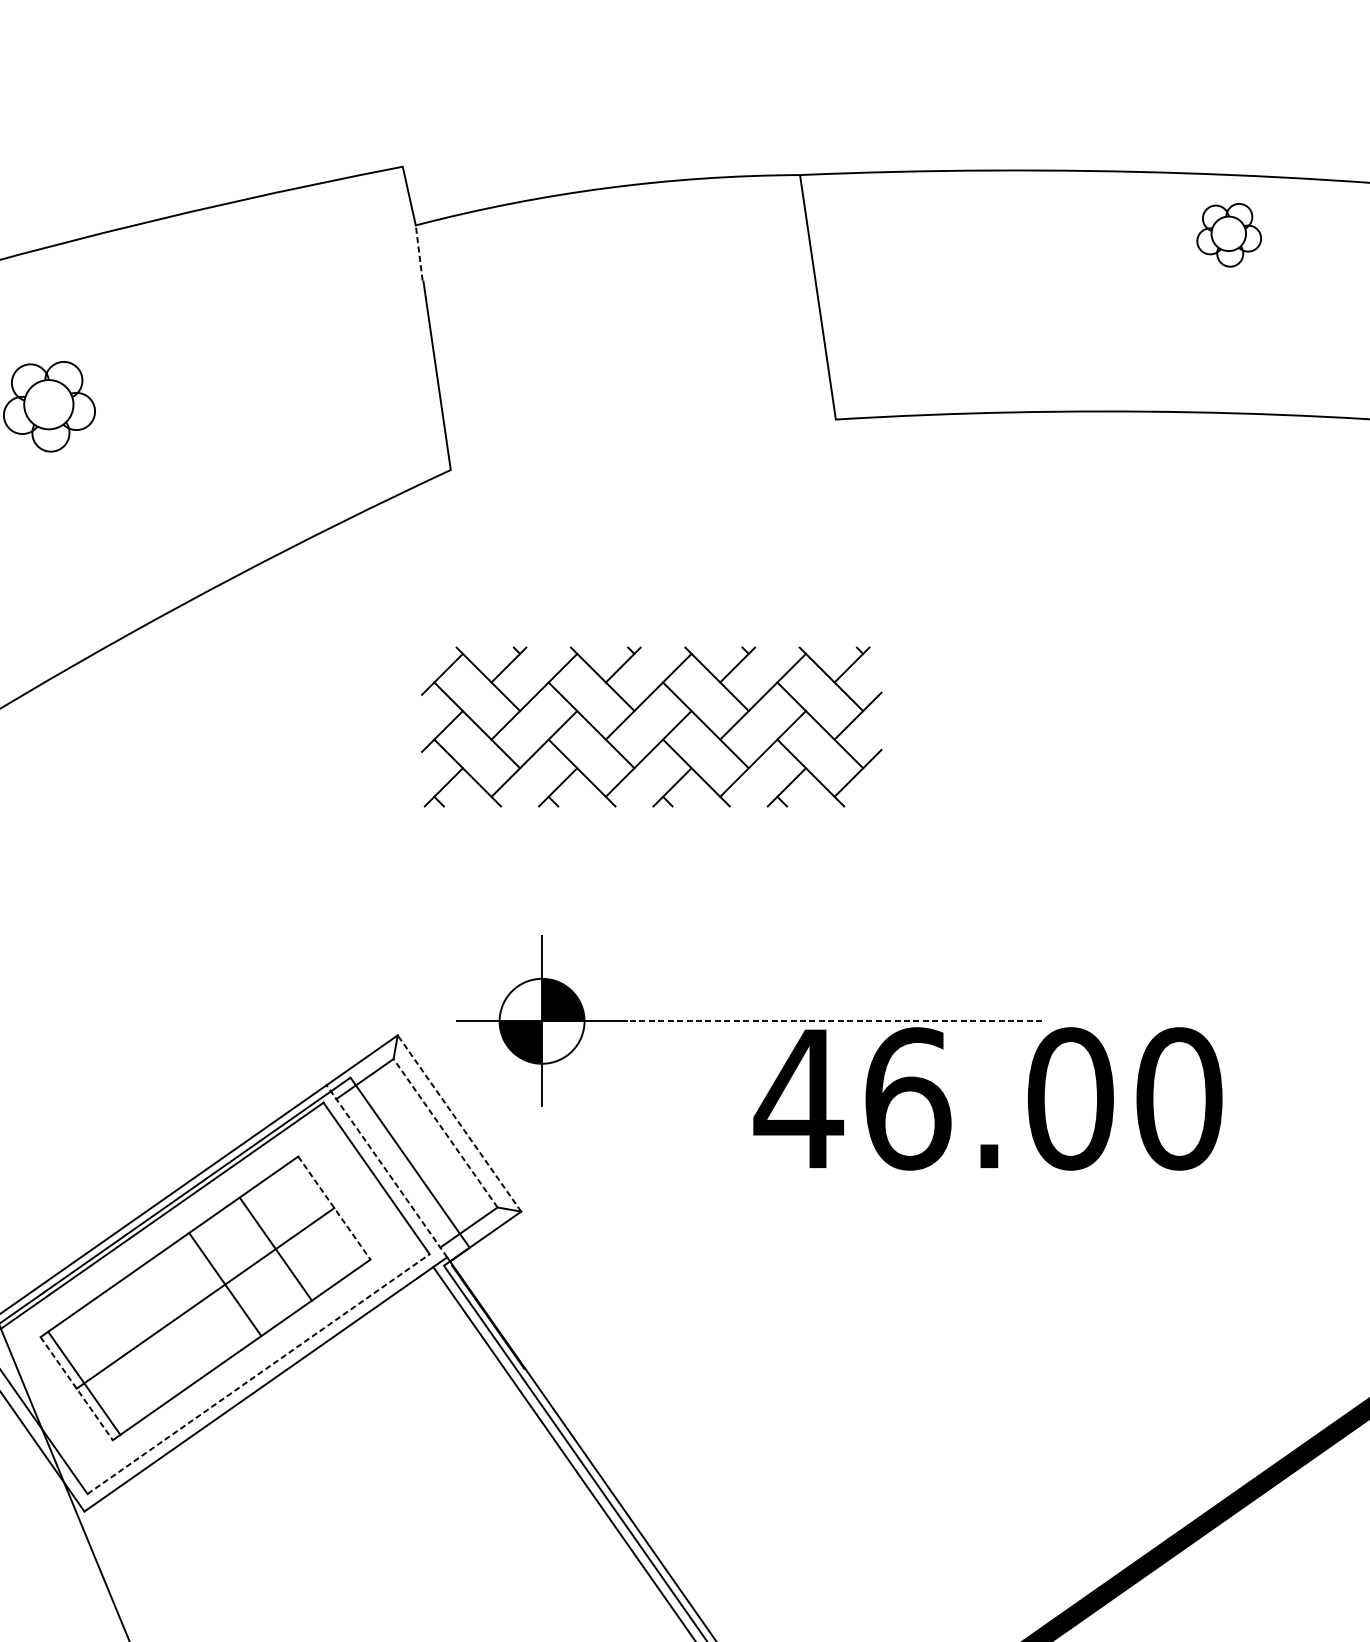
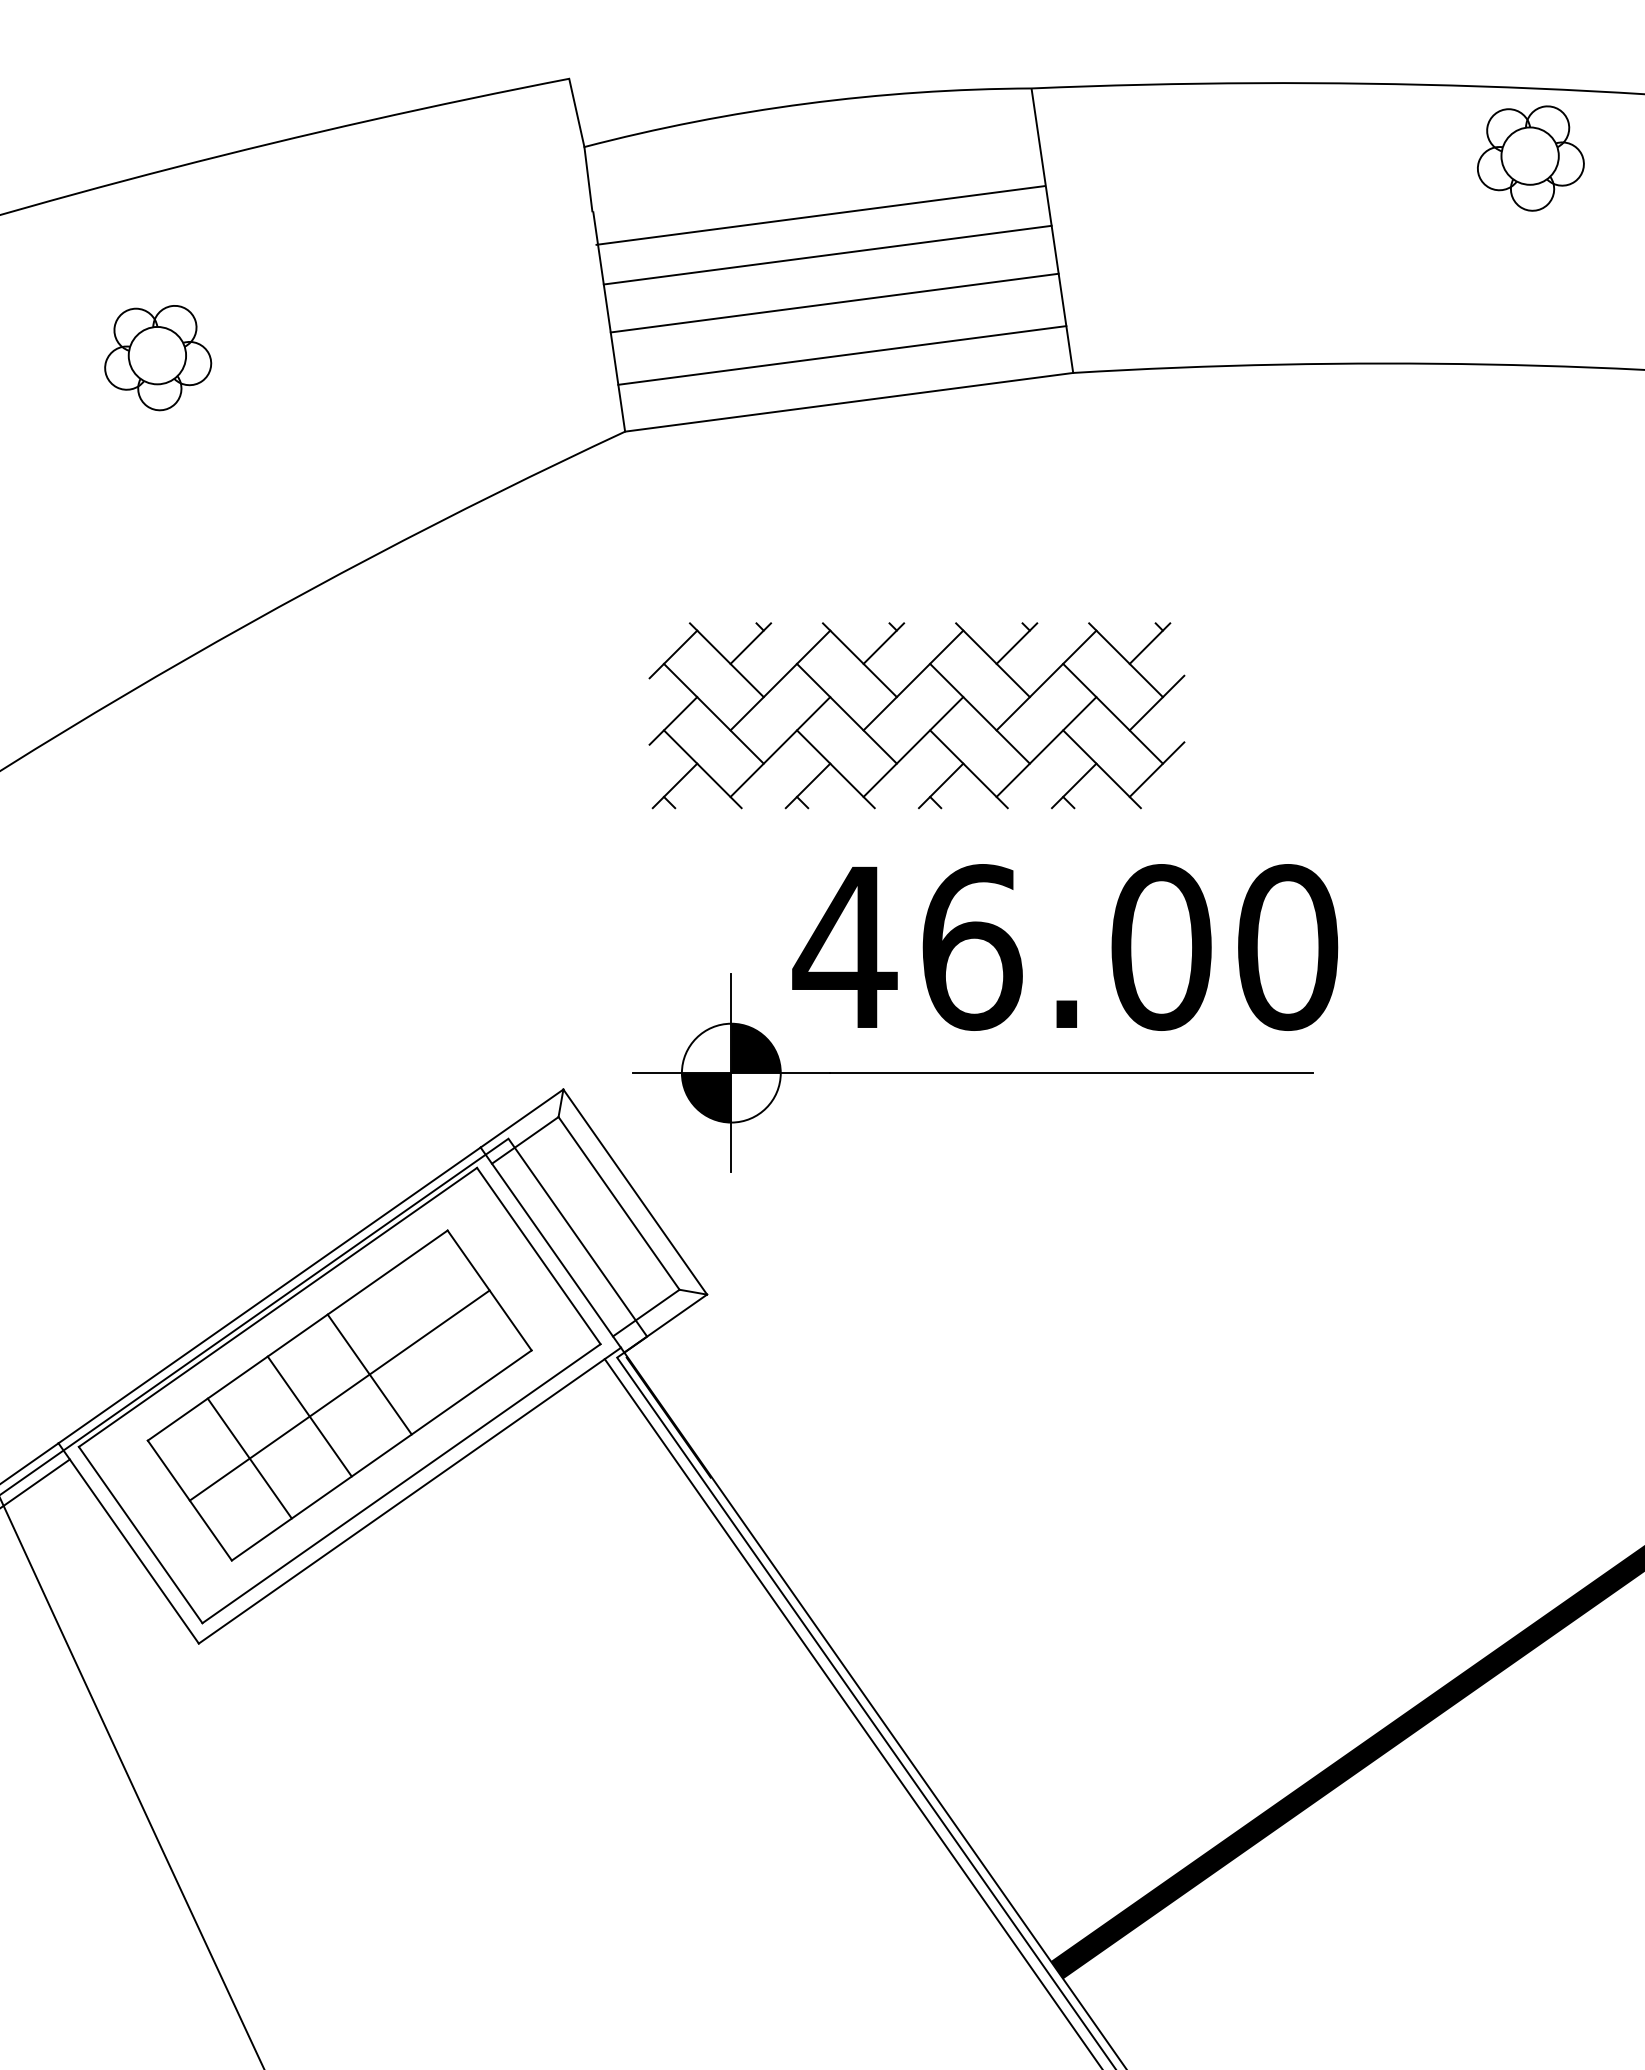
part: (1228, 235) -> (1530, 158), size x1.43
line: (419, 252) -> (588, 178), dashed -> solid
line: (618, 284) -> (820, 215), added
line: (624, 317) -> (827, 254), added
line: (630, 359) -> (834, 302), added
line: (637, 404) -> (842, 355), added
line: (643, 444) -> (849, 401), added
part: (651, 726) -> (916, 715), moved
line: (834, 1021) -> (1071, 1073), dashed -> solid
text: (988, 1098) -> (1065, 947), moved
line: (458, 1123) -> (634, 1191), dashed -> solid
line: (445, 1133) -> (618, 1203), dashed -> solid
line: (386, 1171) -> (550, 1247), dashed -> solid
line: (334, 1208) -> (489, 1290), dashed -> solid
line: (275, 1249) -> (369, 1374), moved
line: (225, 1284) -> (309, 1416), moved
line: (258, 1373) -> (401, 1483), dashed -> solid
line: (84, 1383) -> (249, 1458), moved
line: (77, 1389) -> (190, 1501), dashed -> solid

